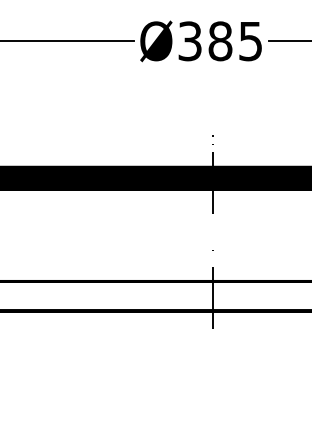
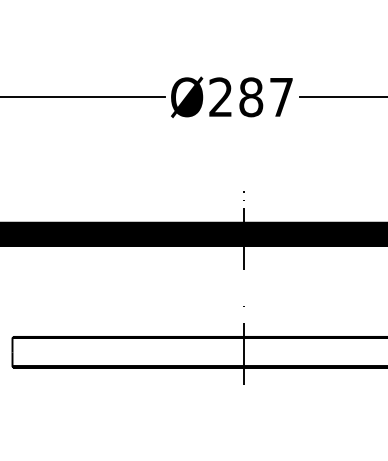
text: (219, 41) -> (250, 97), Ø385 -> Ø287

